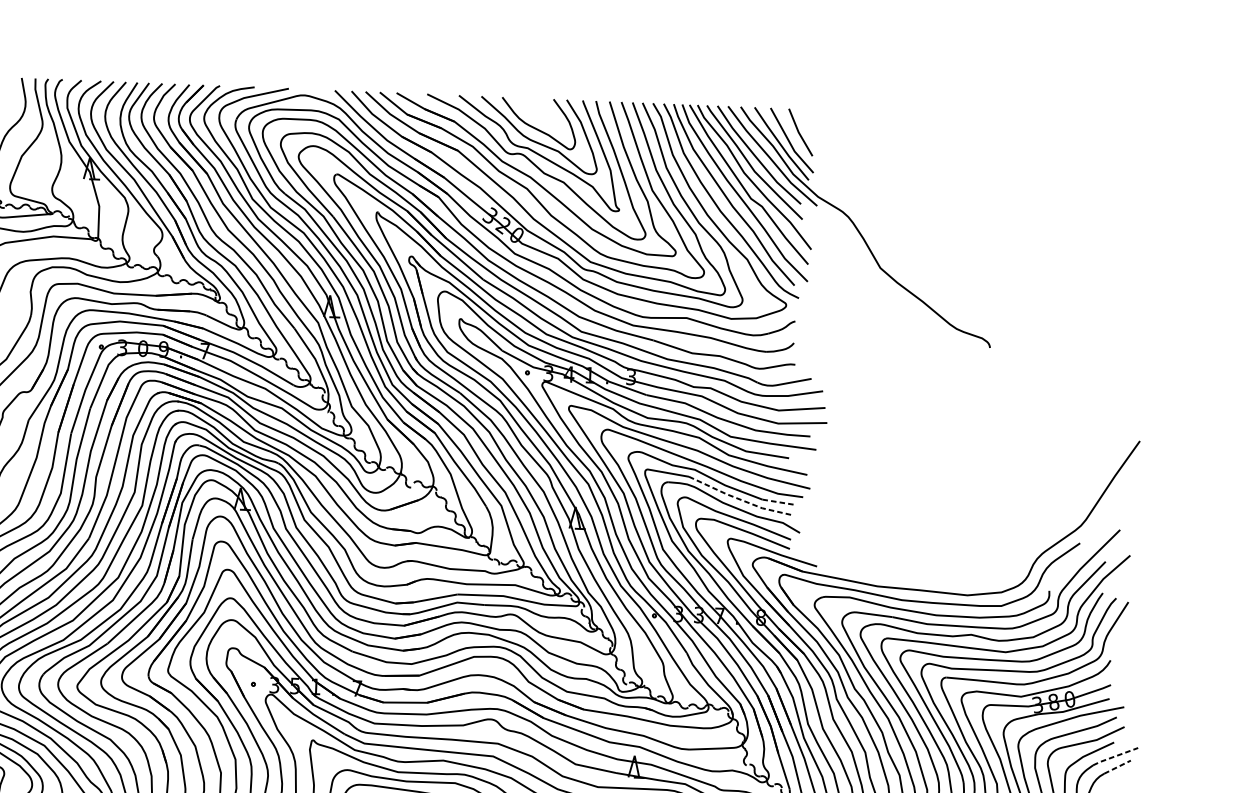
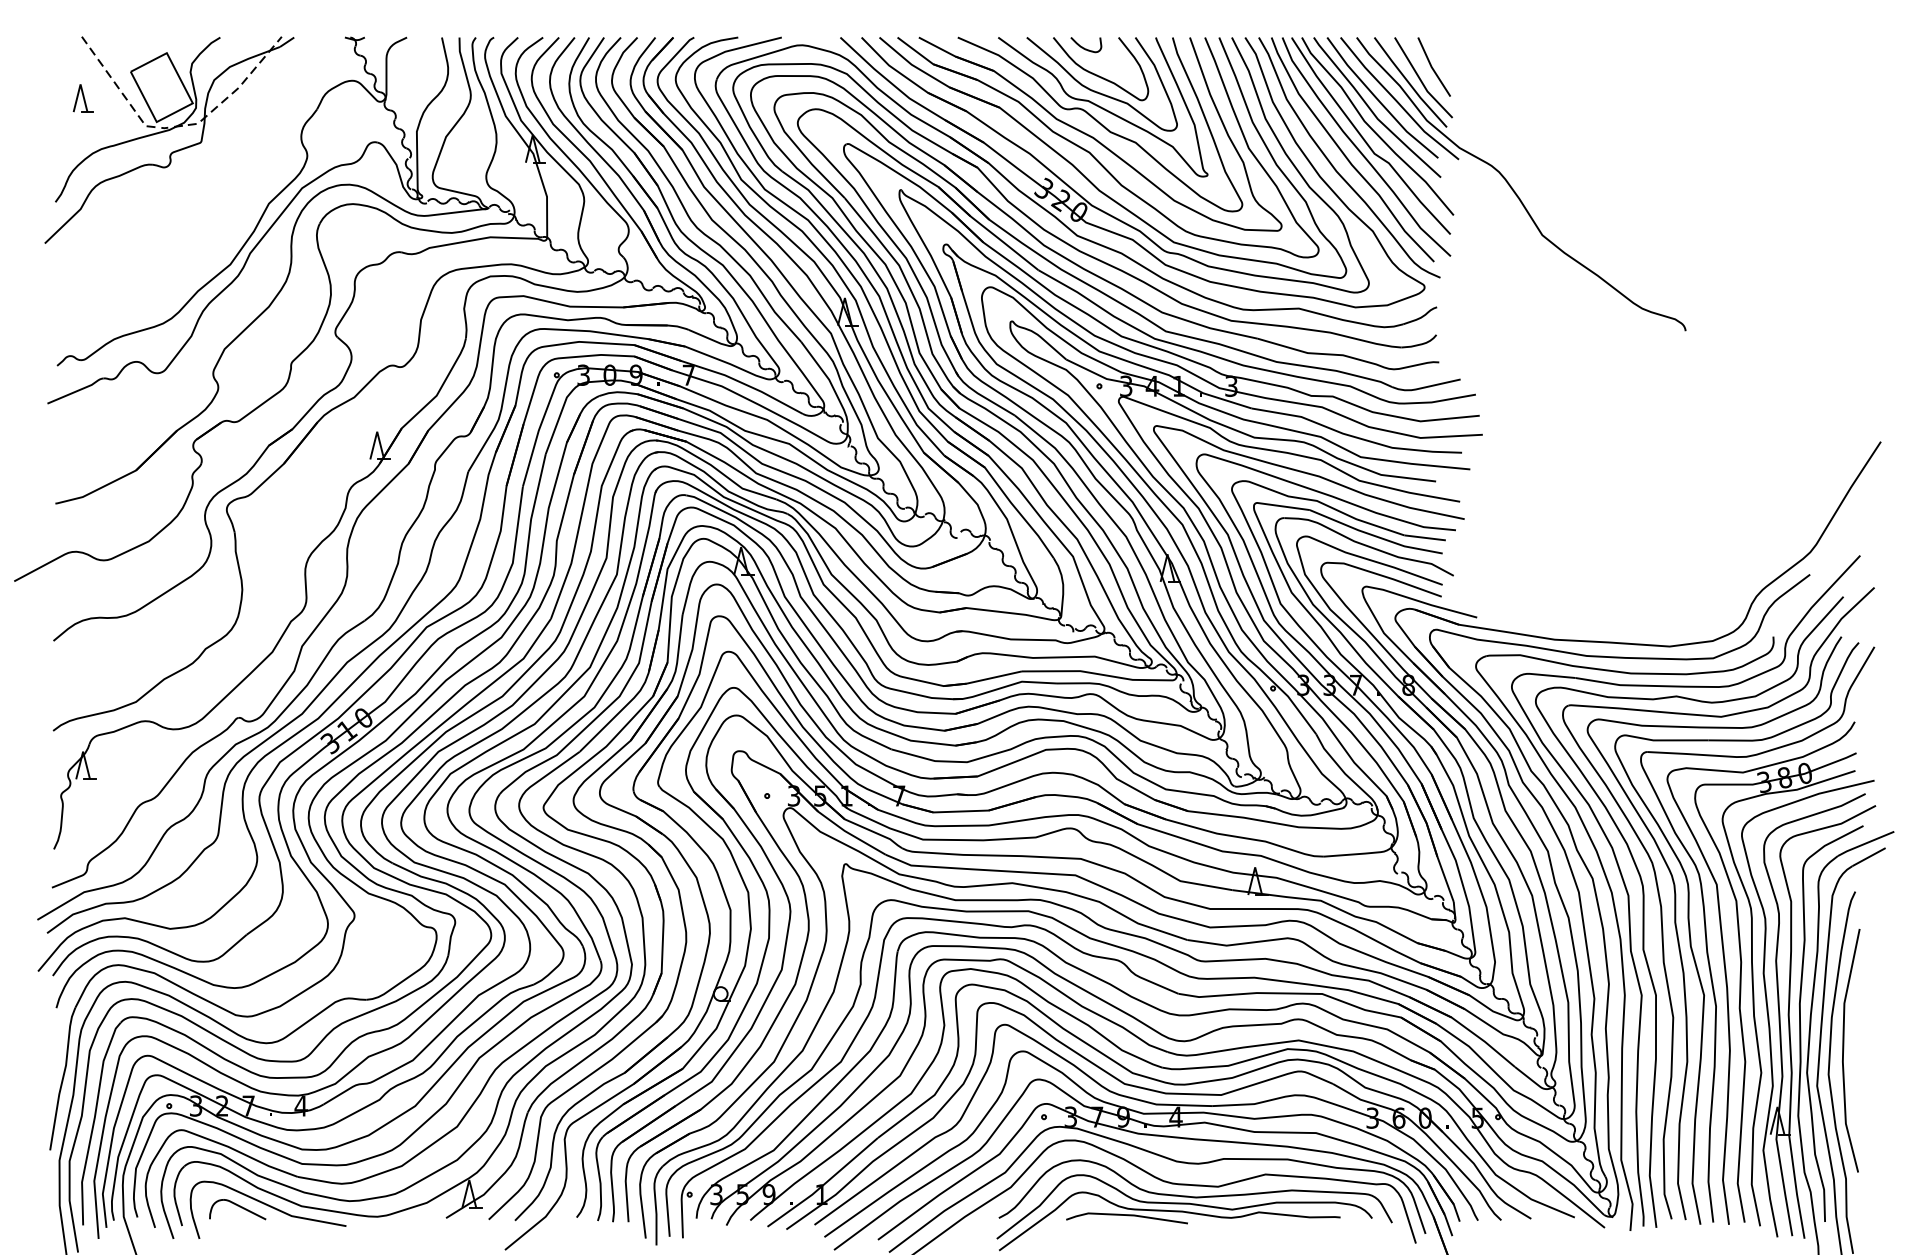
curve: (526, 106) -> (1084, 47), added
line: (739, 499) -> (1375, 536), dashed -> solid
line: (779, 501) -> (1425, 537), dashed -> solid
line: (1115, 756) -> (1865, 843), dashed -> solid
line: (1117, 767) -> (1869, 857), dashed -> solid

